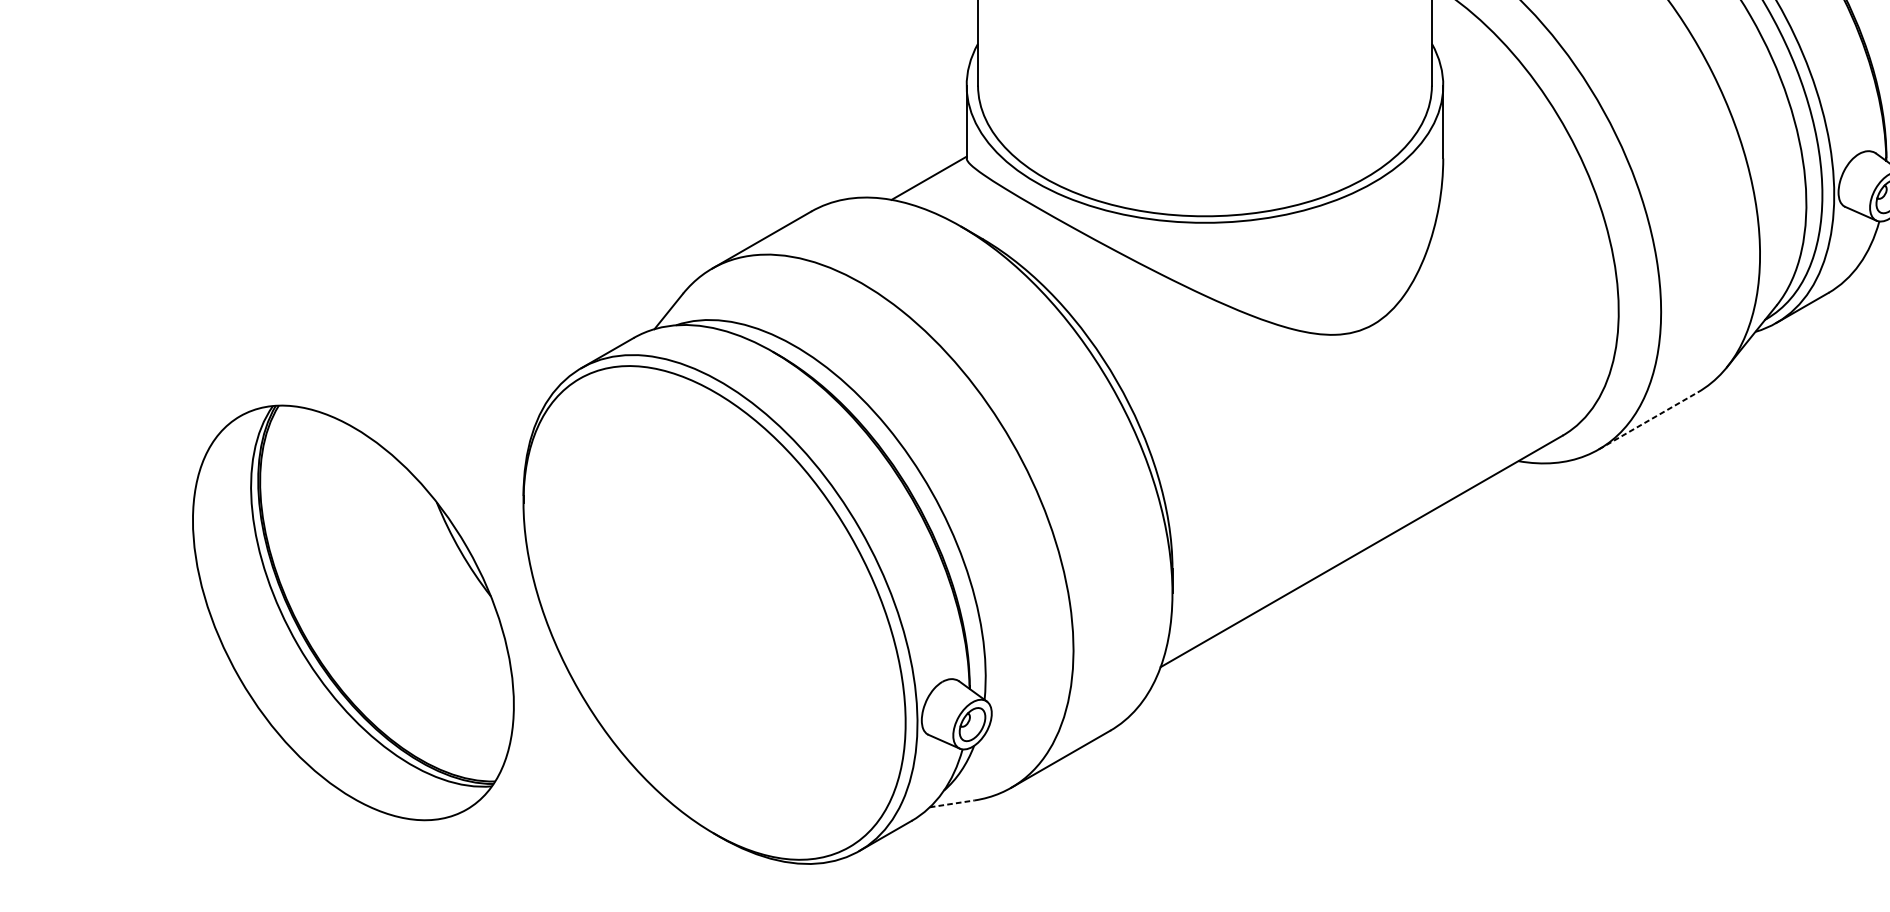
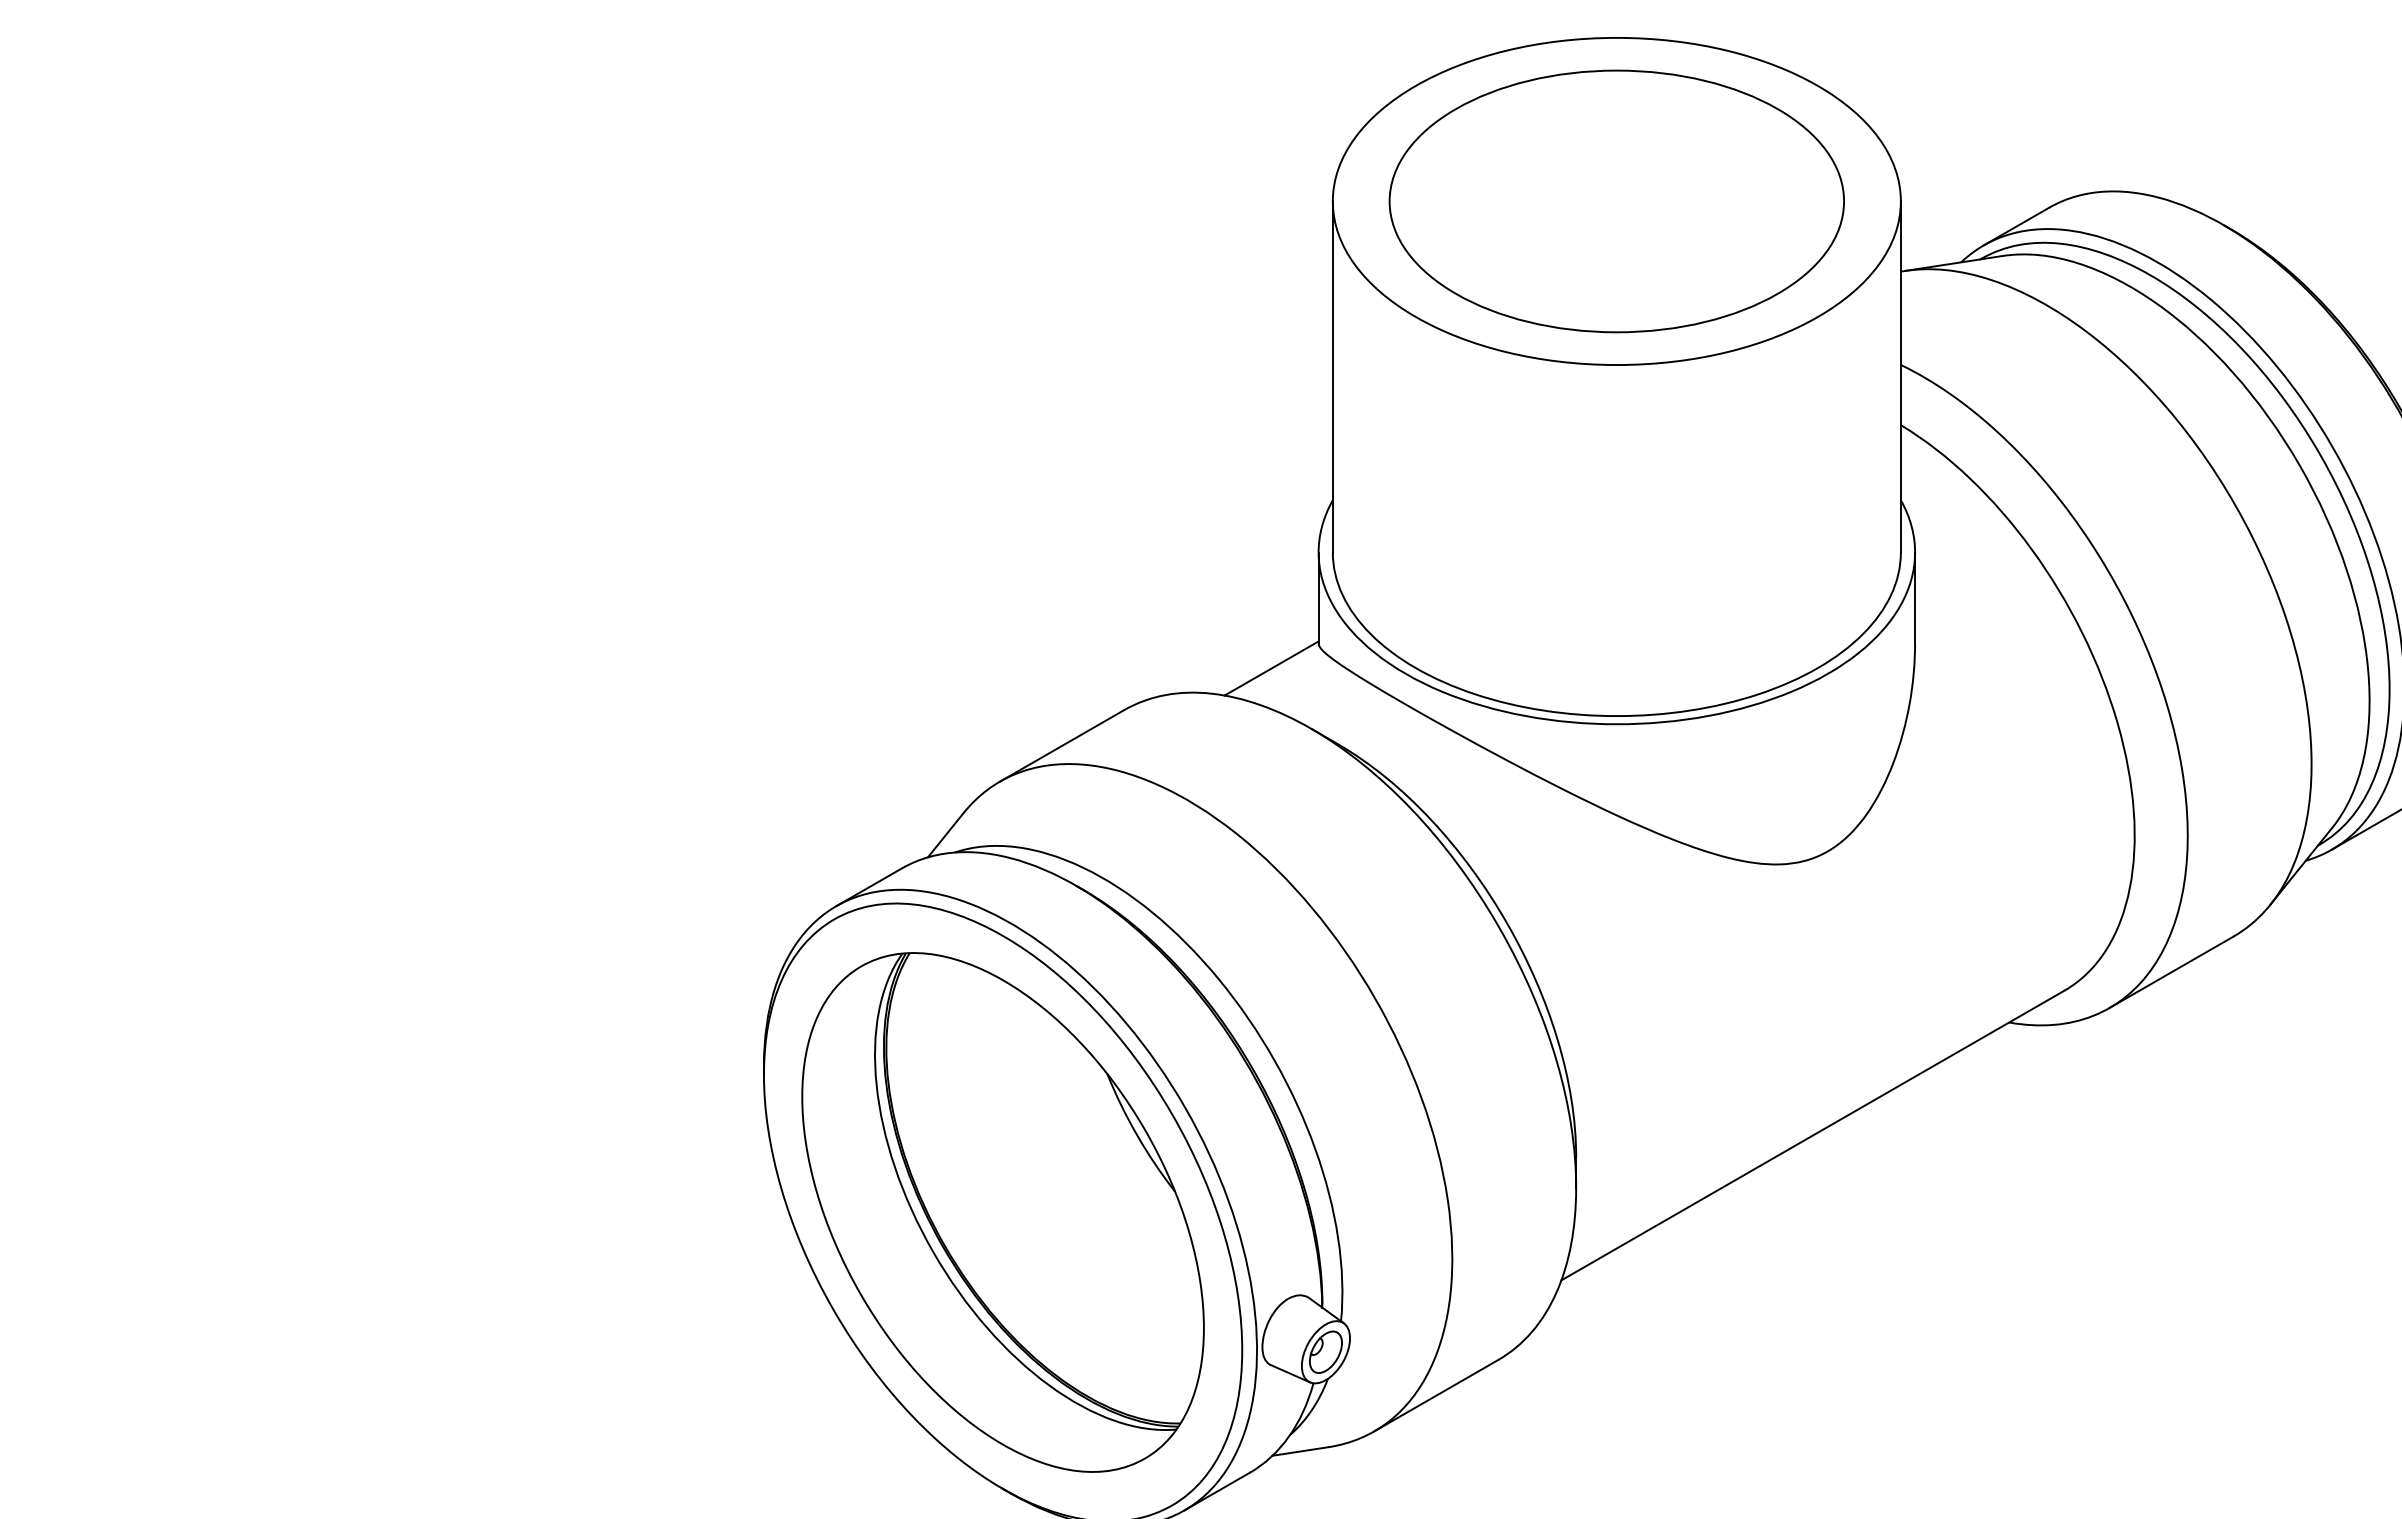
line: (1648, 420) -> (2172, 971), dashed -> solid
part: (352, 612) -> (1002, 1212), moved
line: (953, 803) -> (1301, 1451), dashed -> solid

